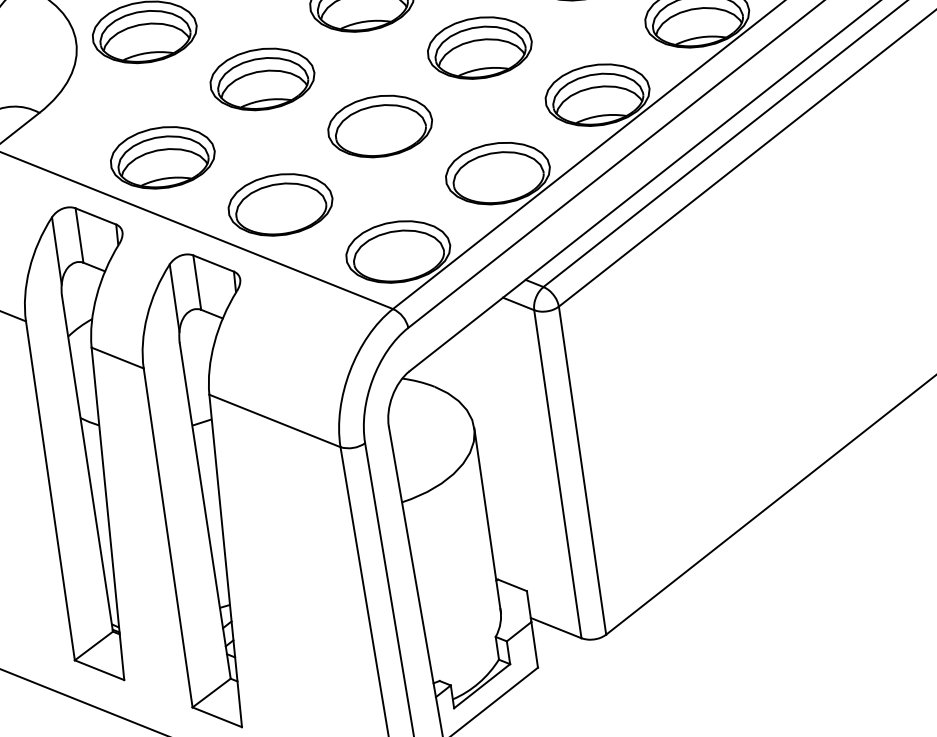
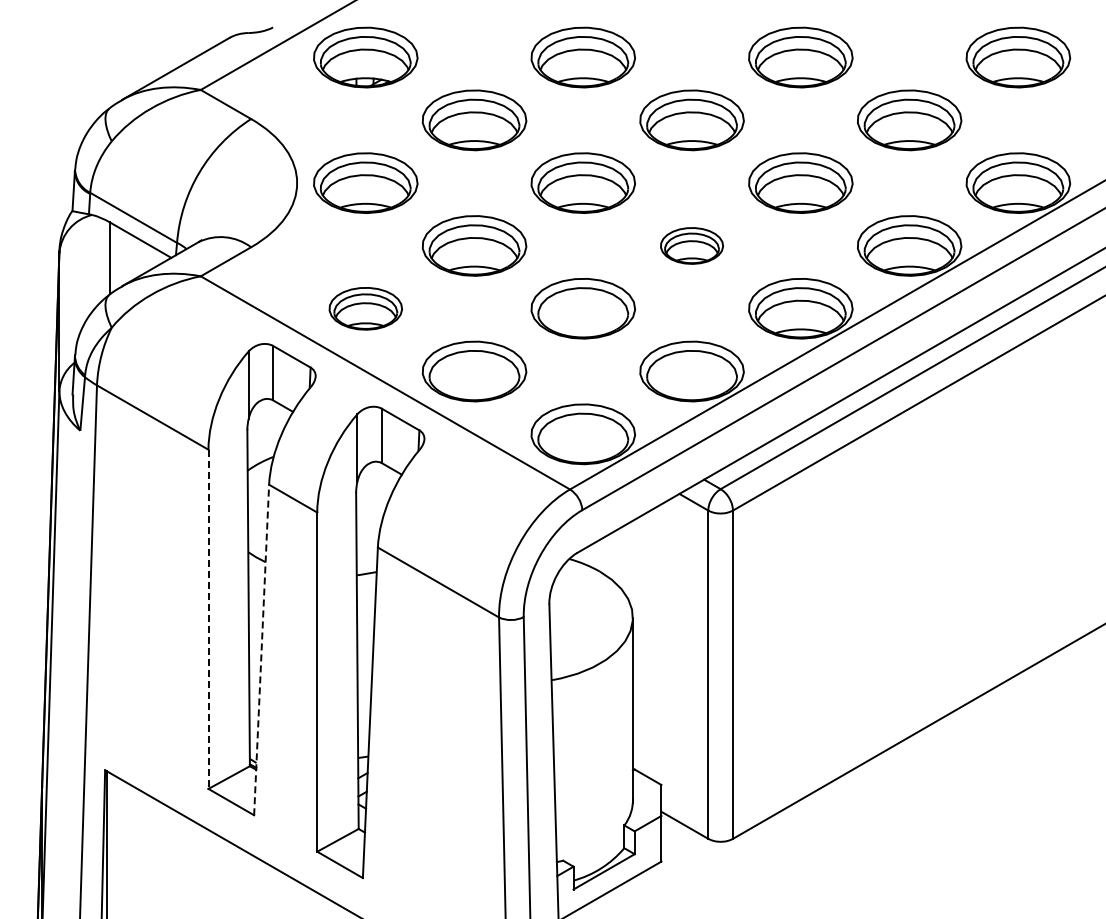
part: (479, 47) -> (691, 245), size x0.6
part: (162, 157) -> (365, 308), size x0.7
line: (50, 491) -> (208, 619), solid -> dashed
line: (107, 513) -> (261, 649), solid -> dashed

